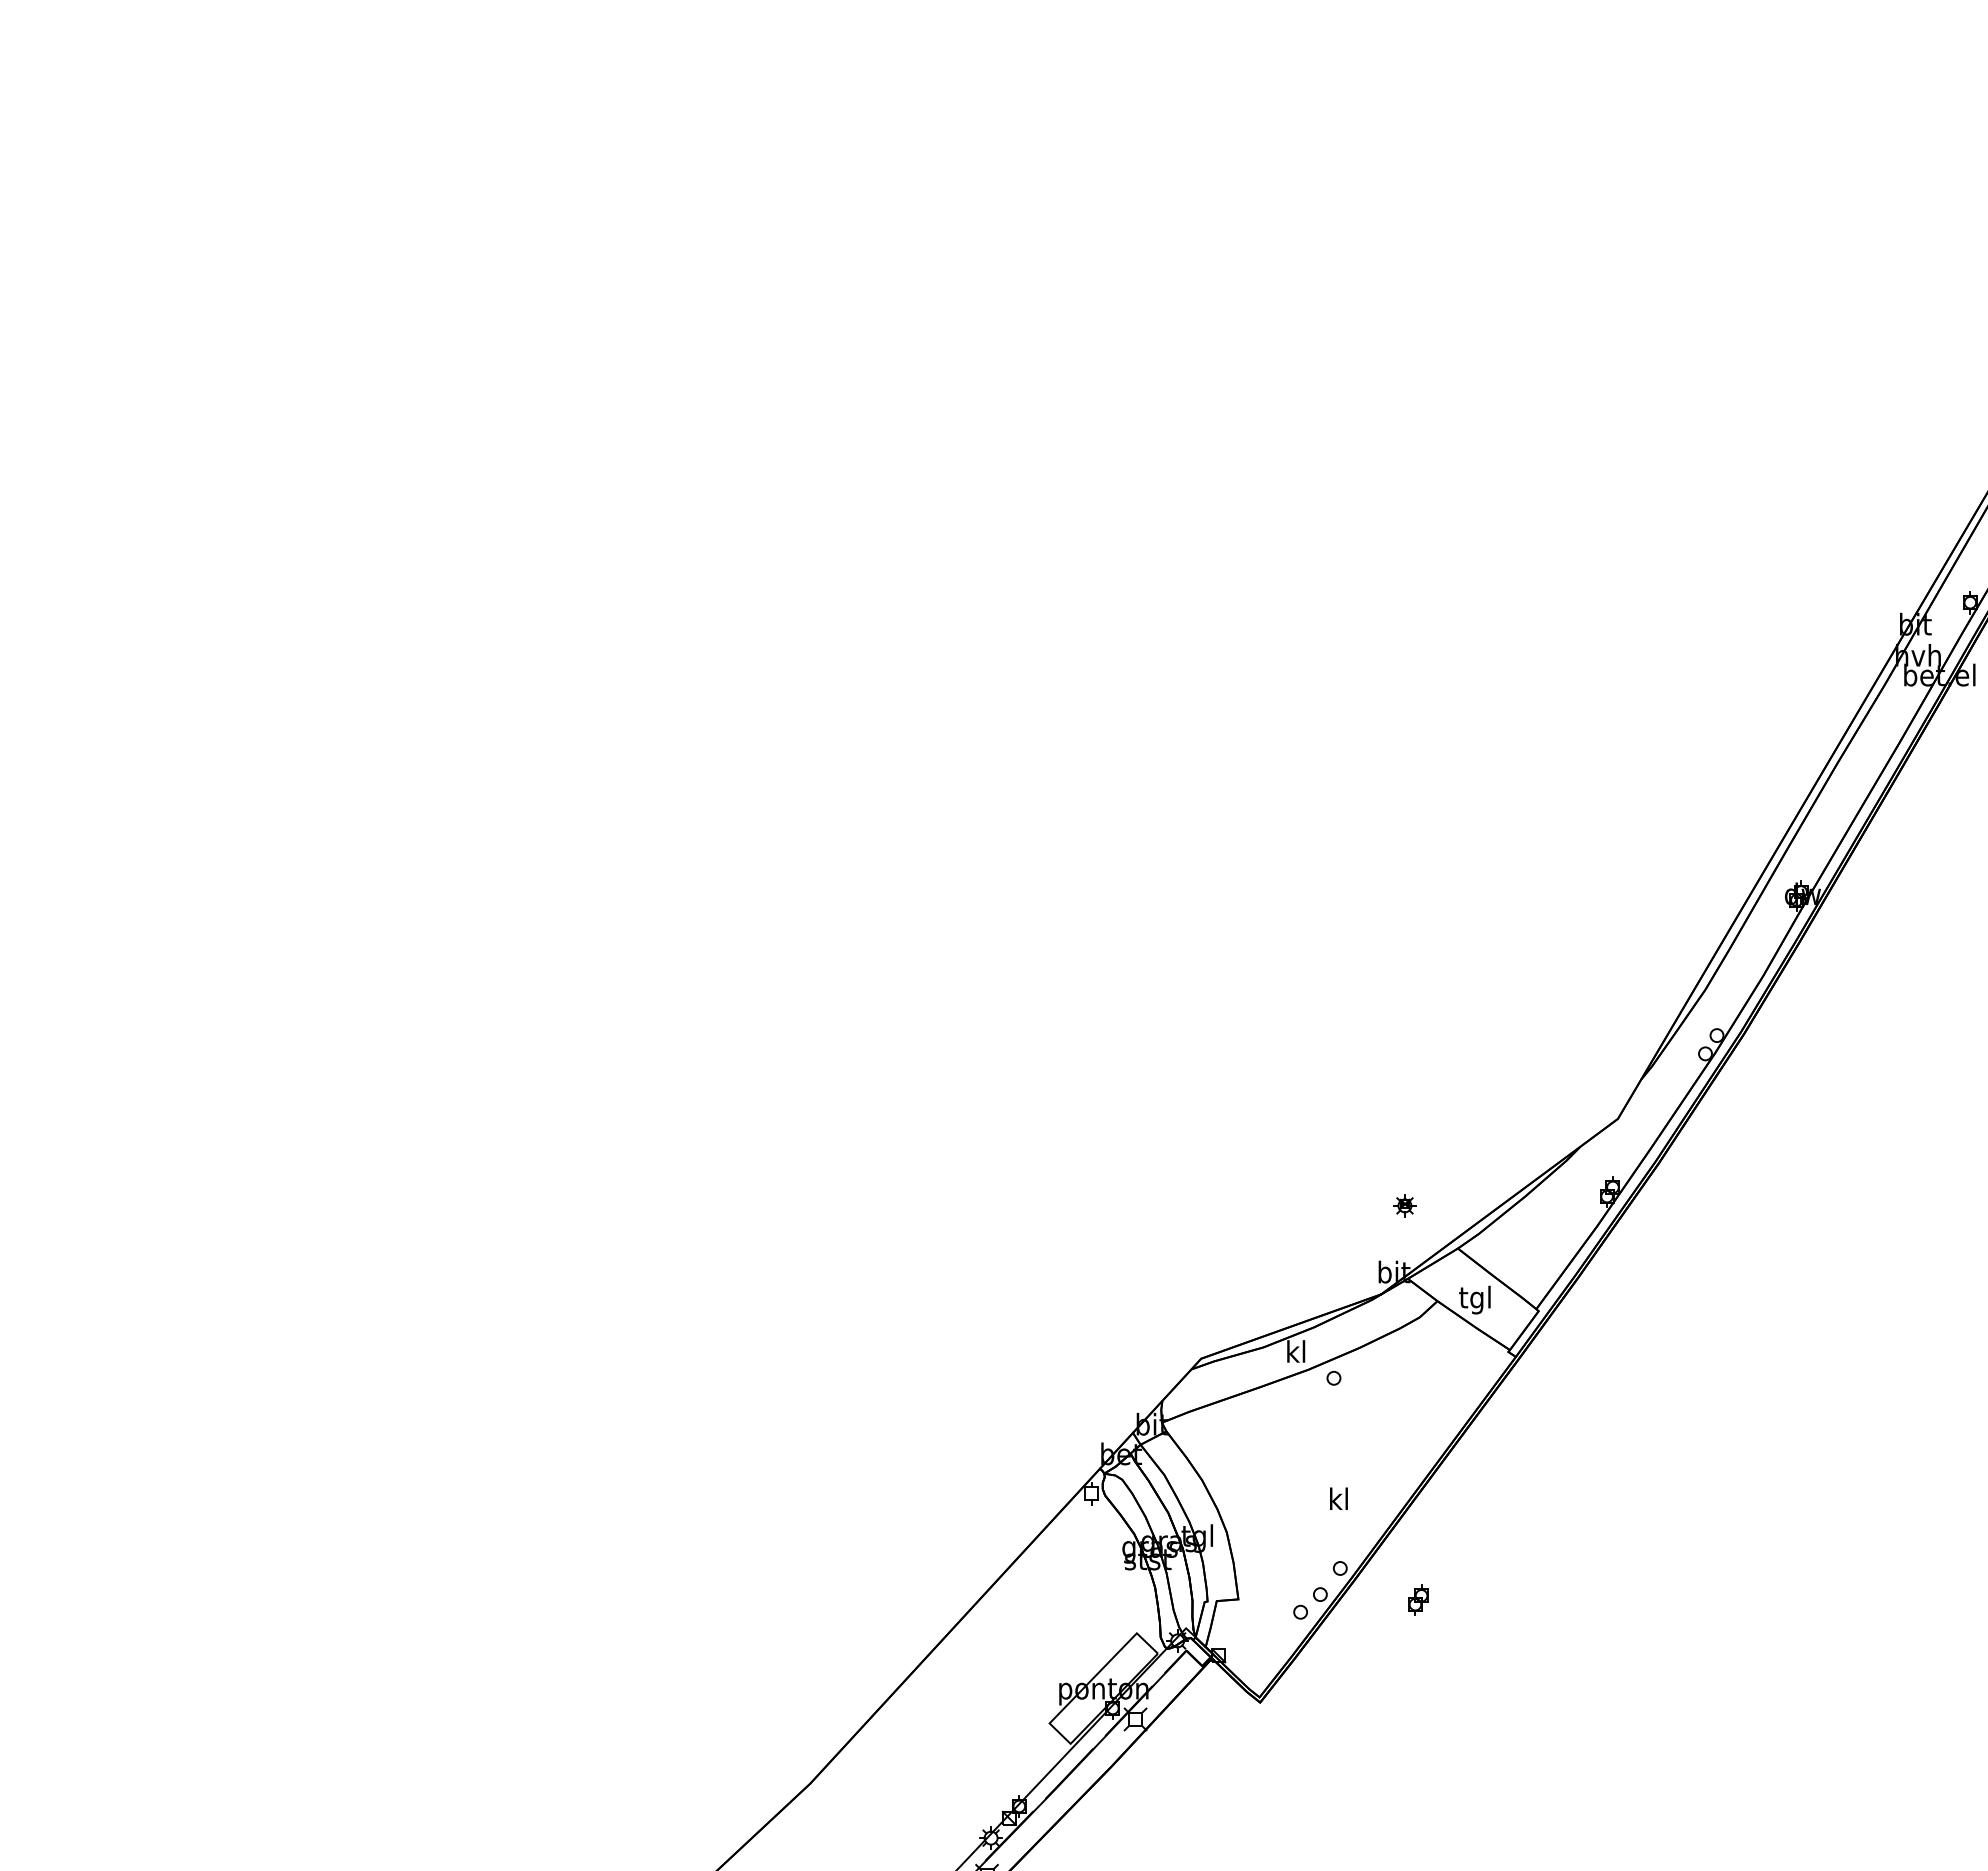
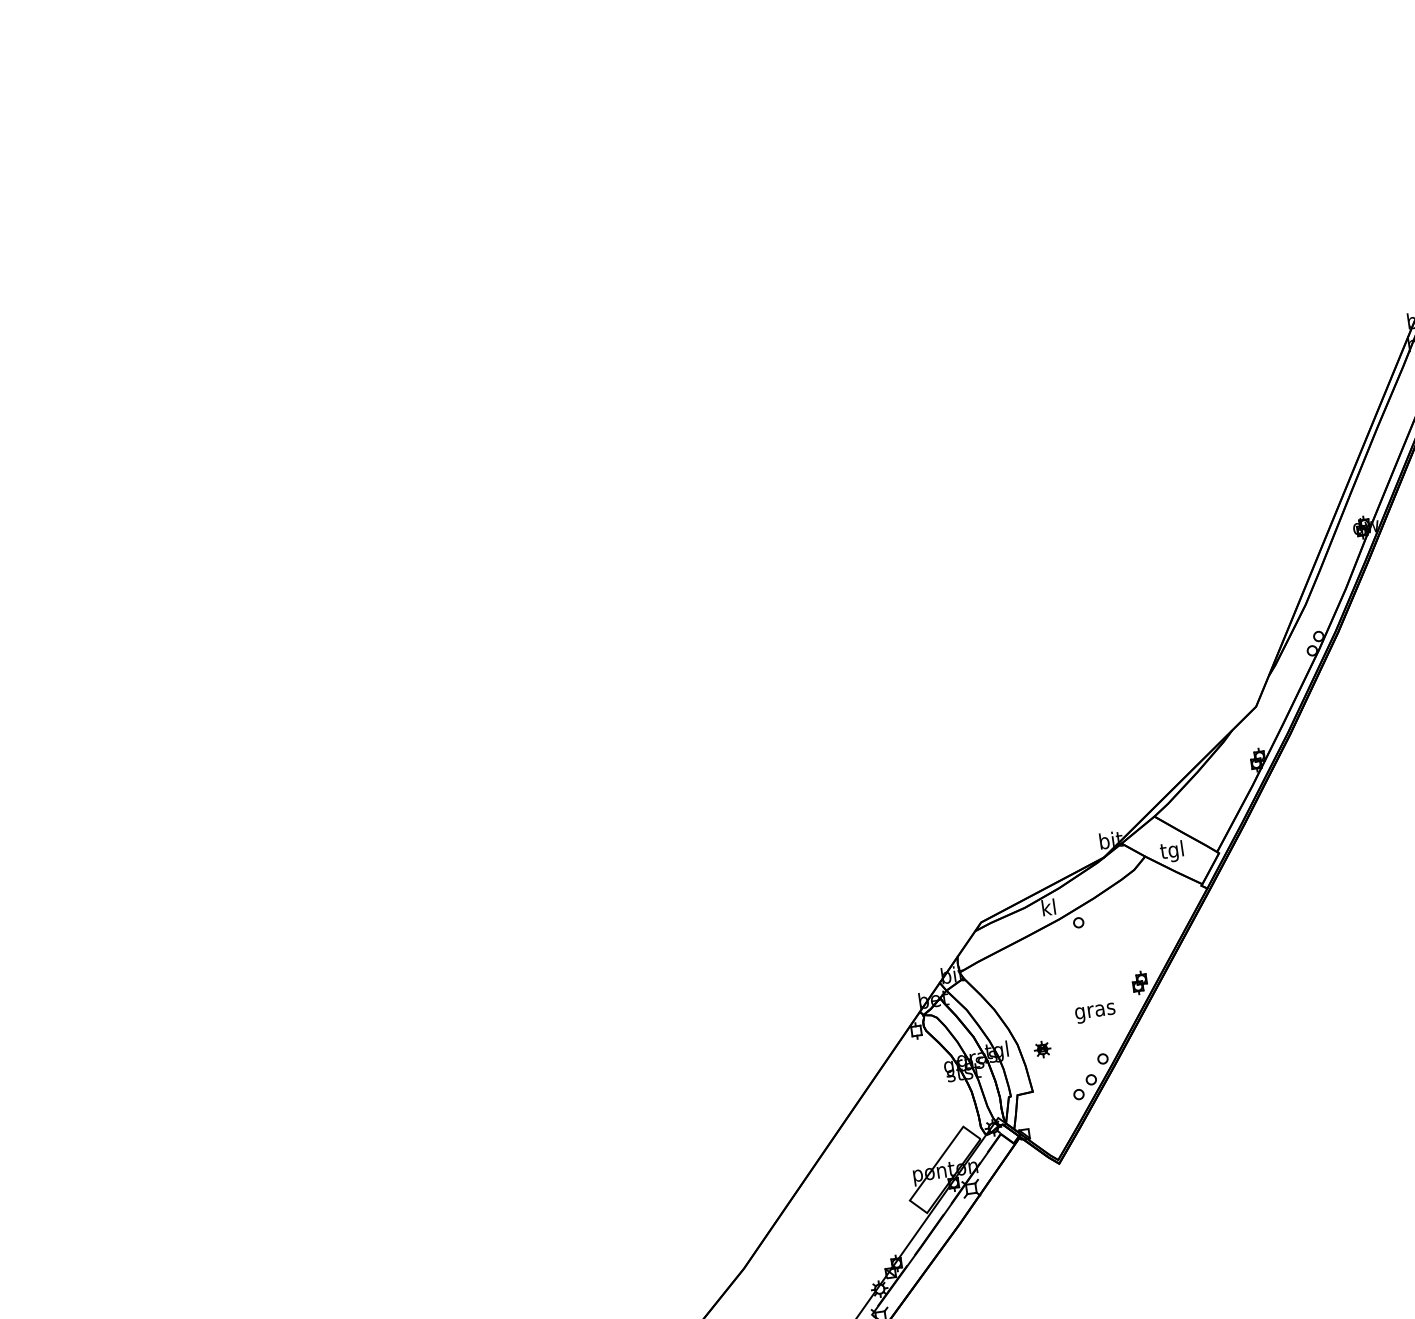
part: (1404, 1205) -> (1042, 1049), moved
text: (1338, 1501) -> (1094, 1010), kl -> gras
part: (1418, 1599) -> (1139, 982), moved

